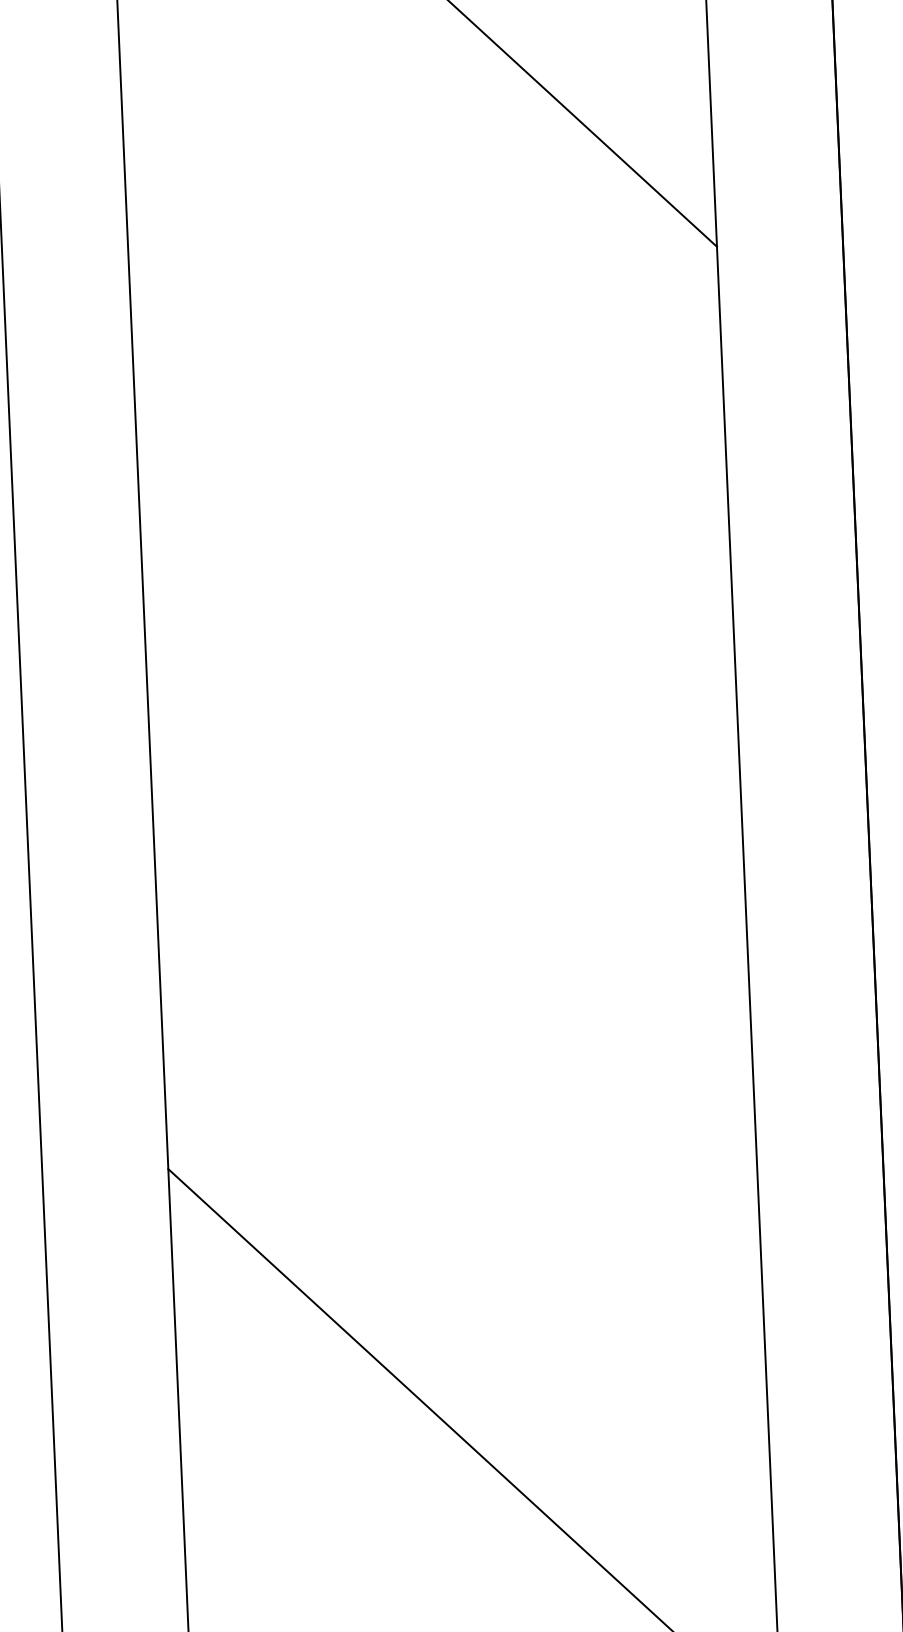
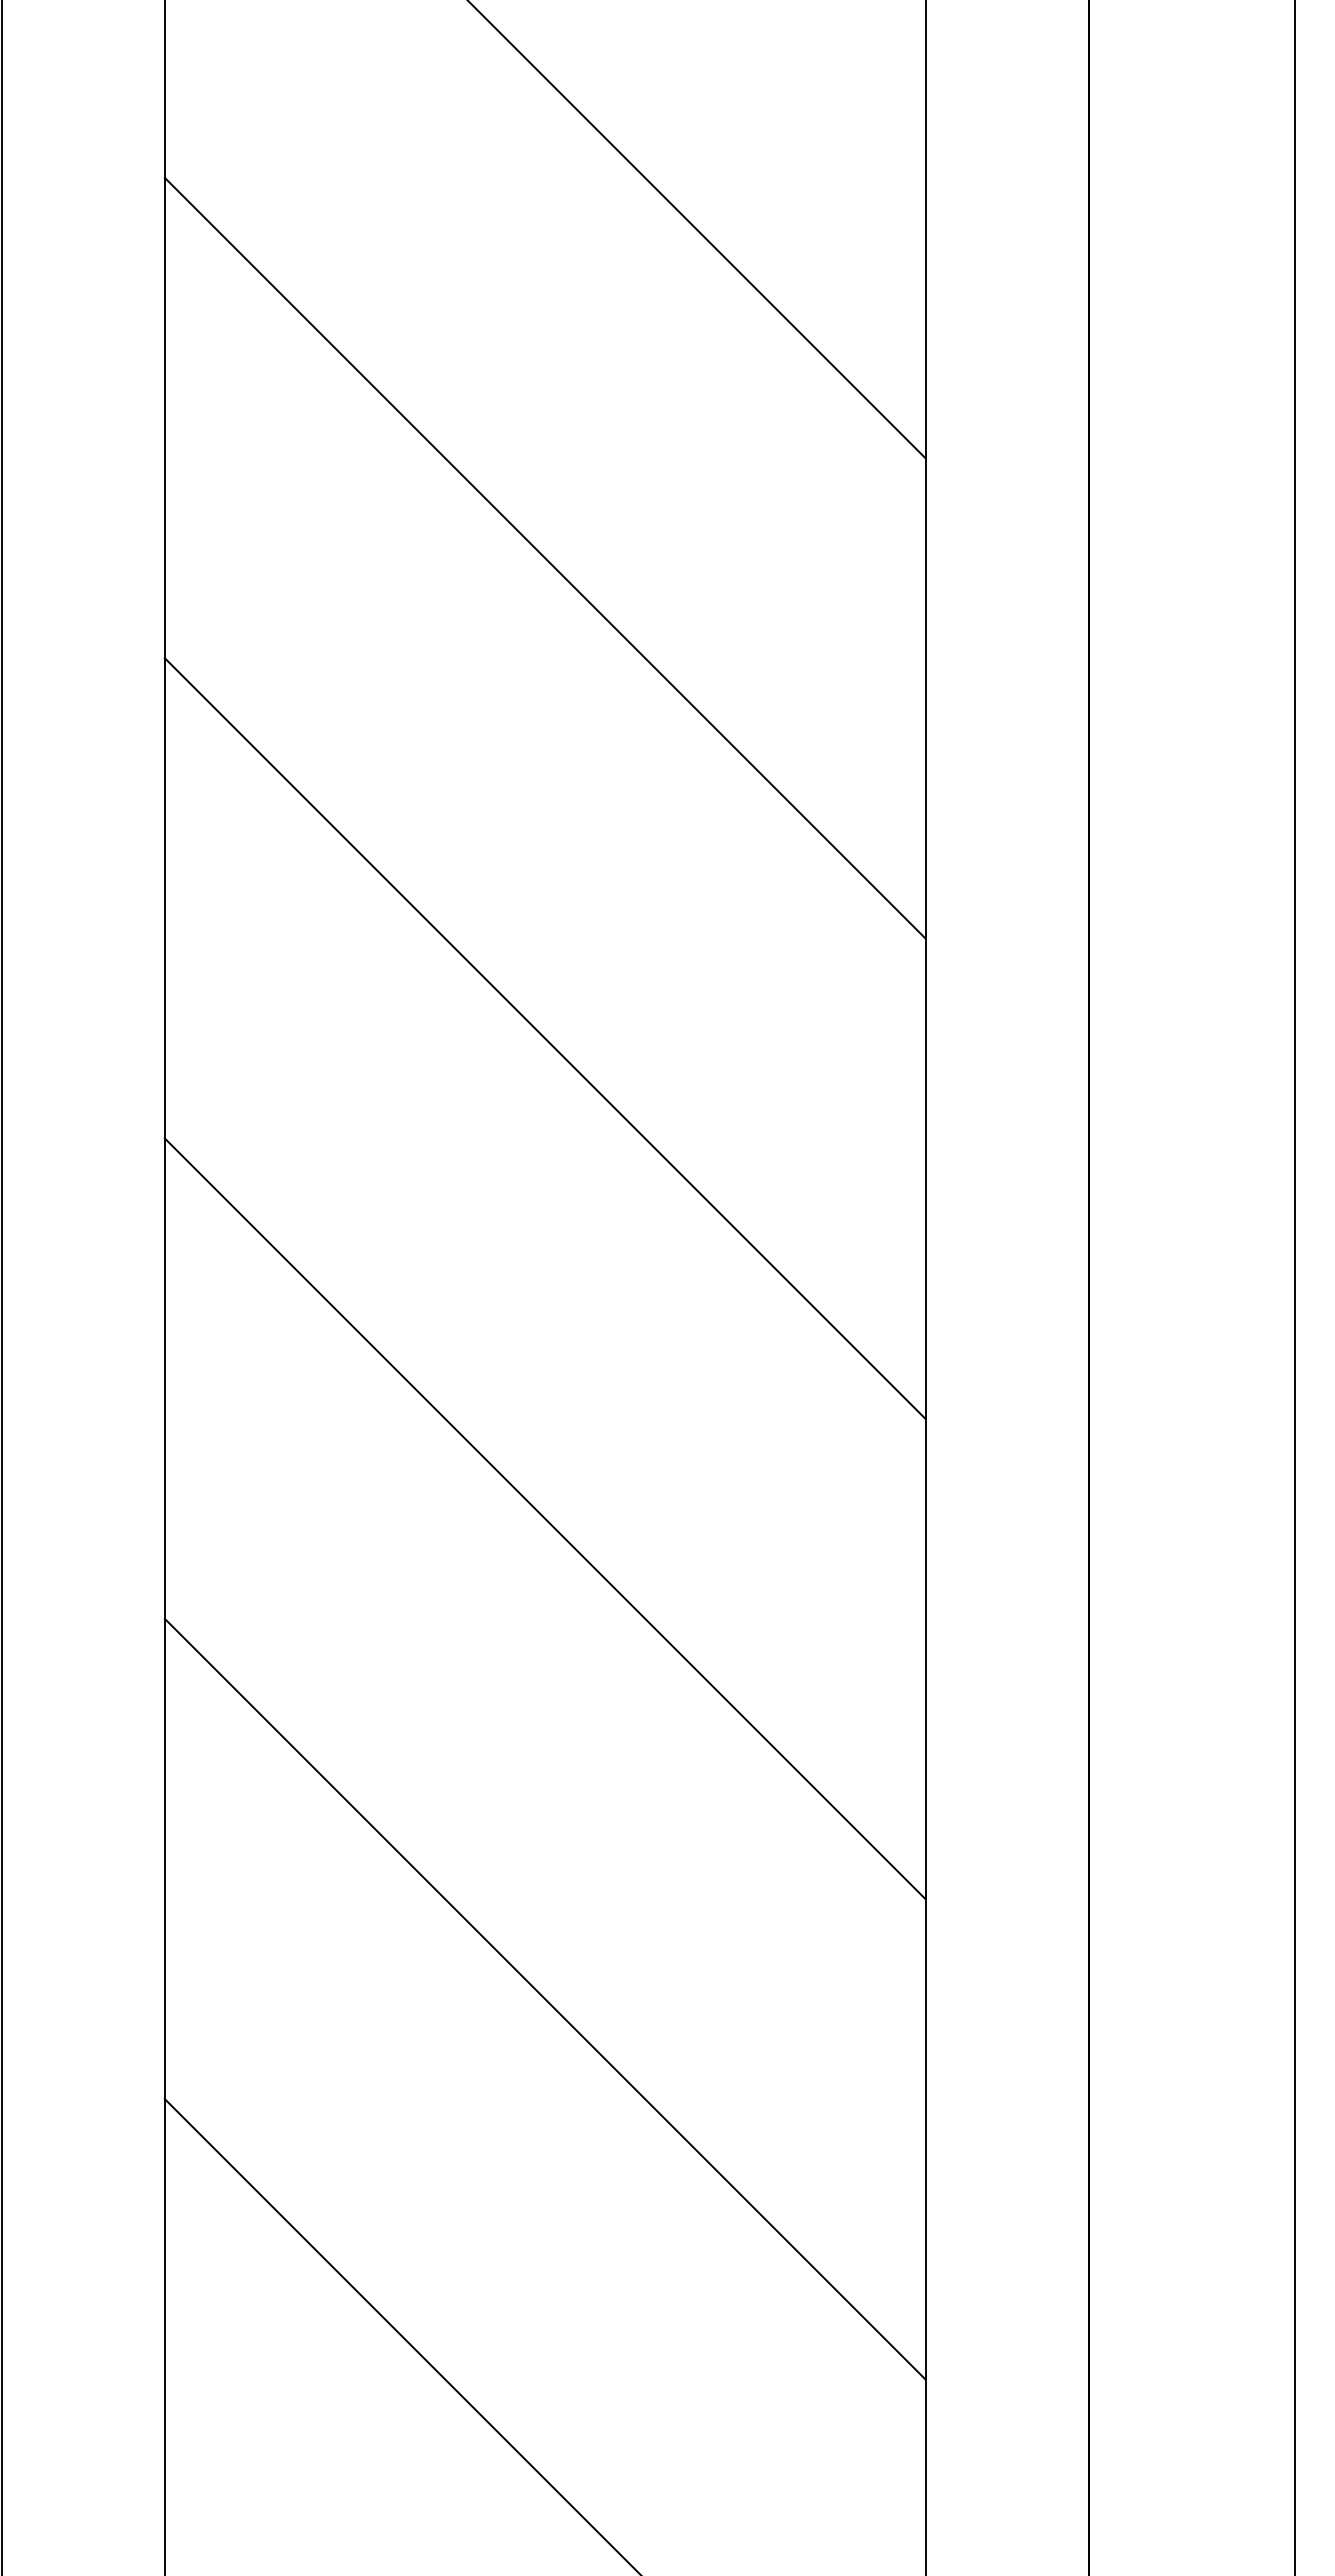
line: (425, 336) -> (544, 1038), added
line: (442, 707) -> (544, 1518), added
line: (458, 1078) -> (544, 1998), added

